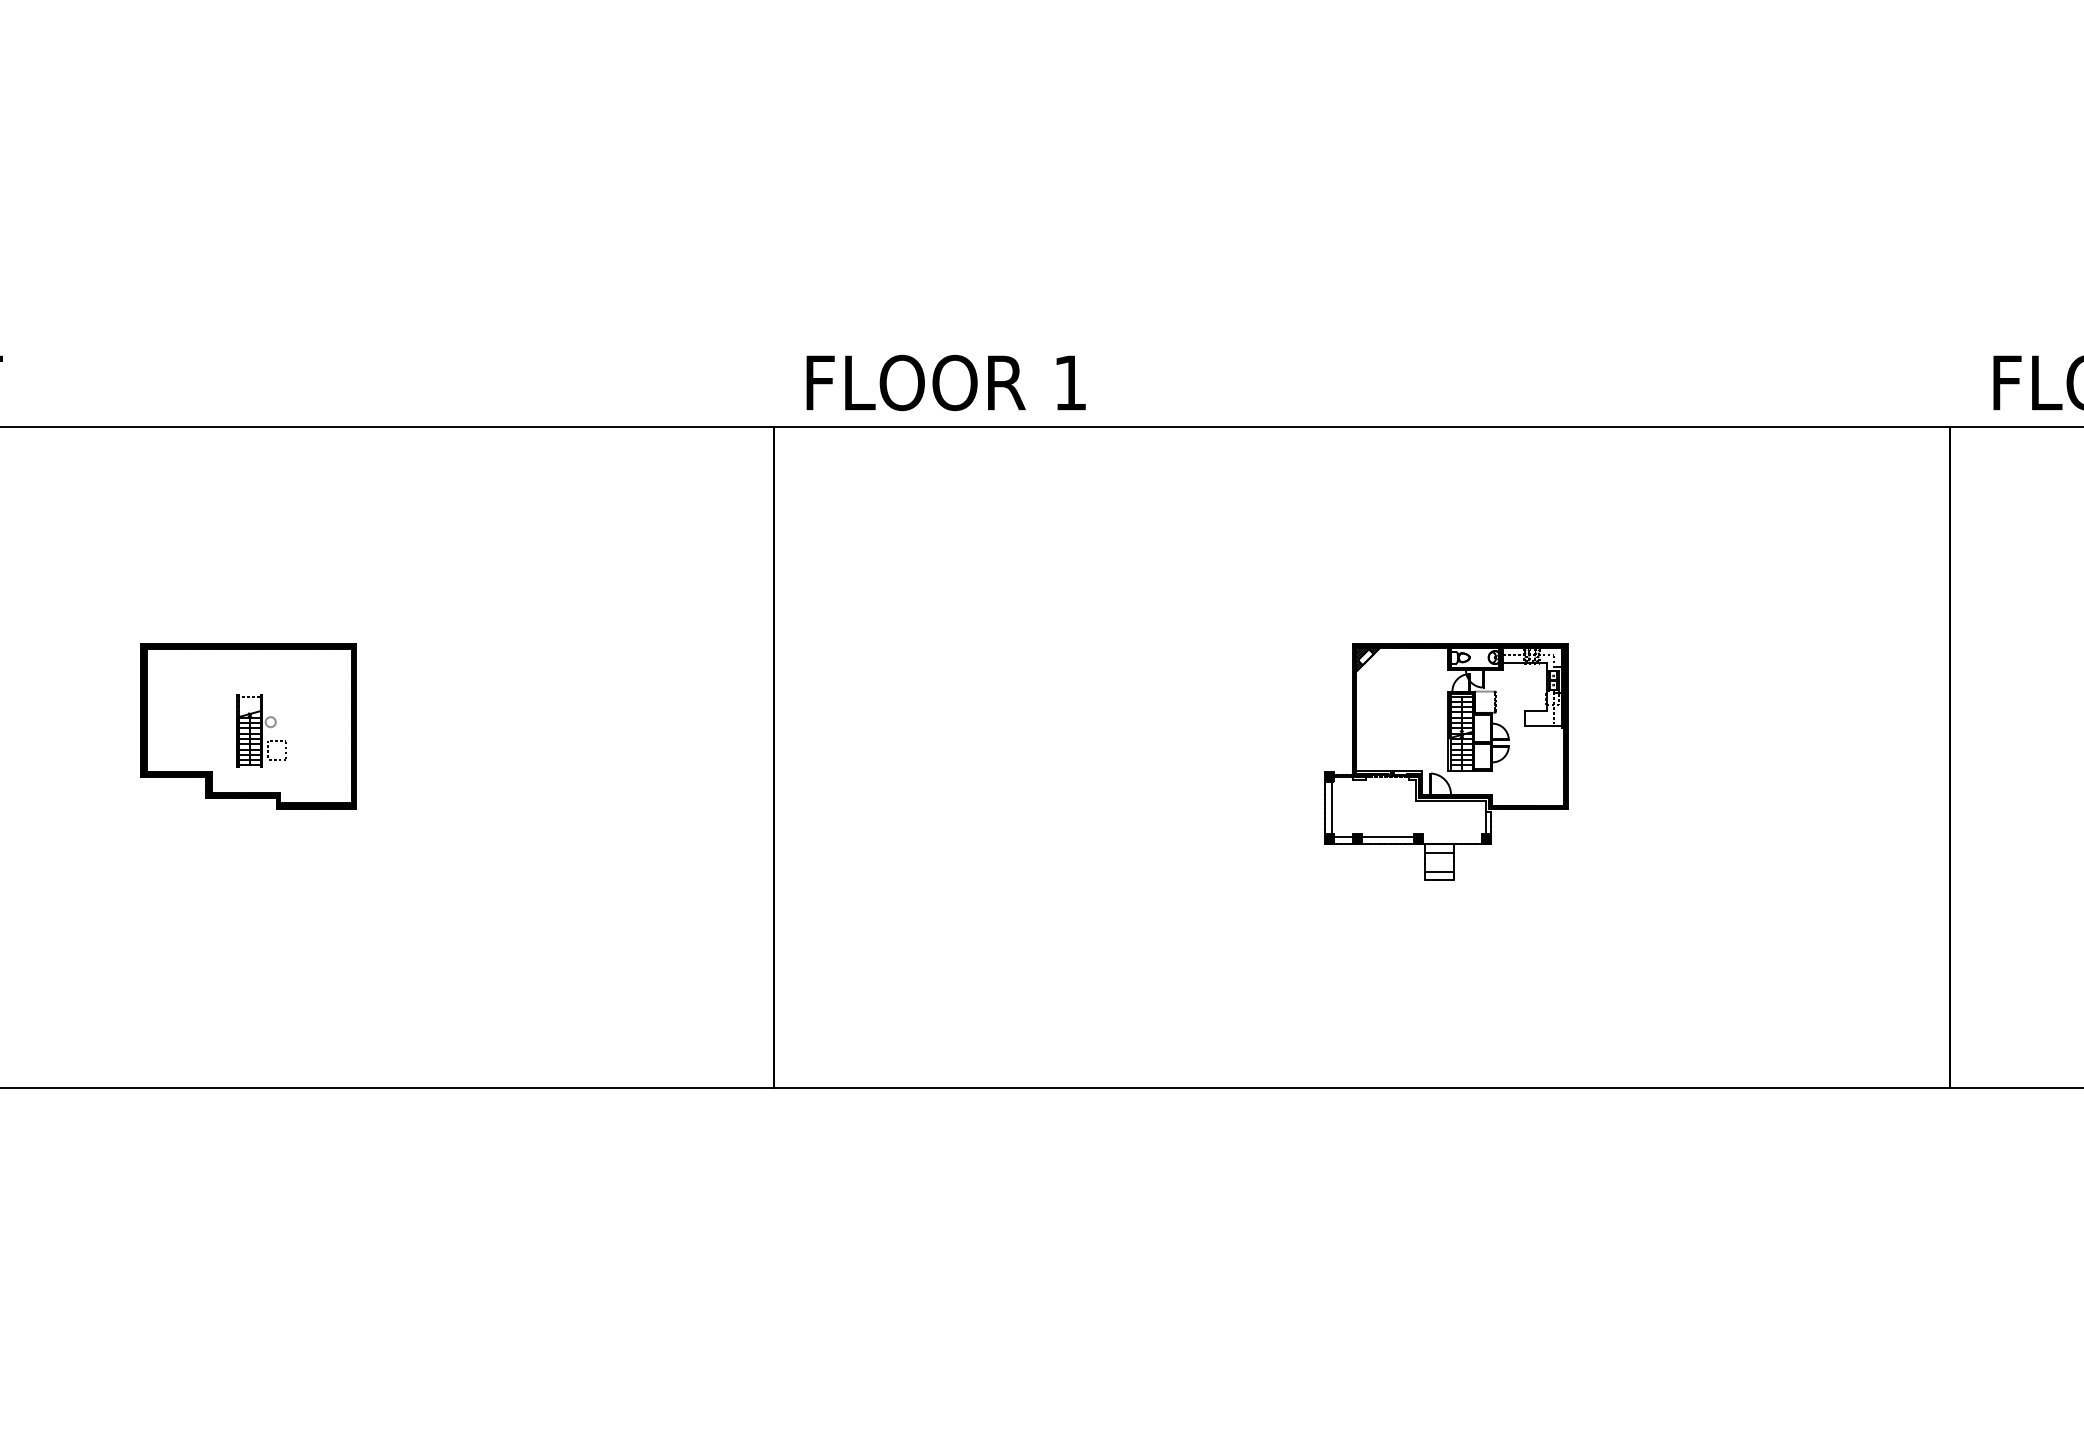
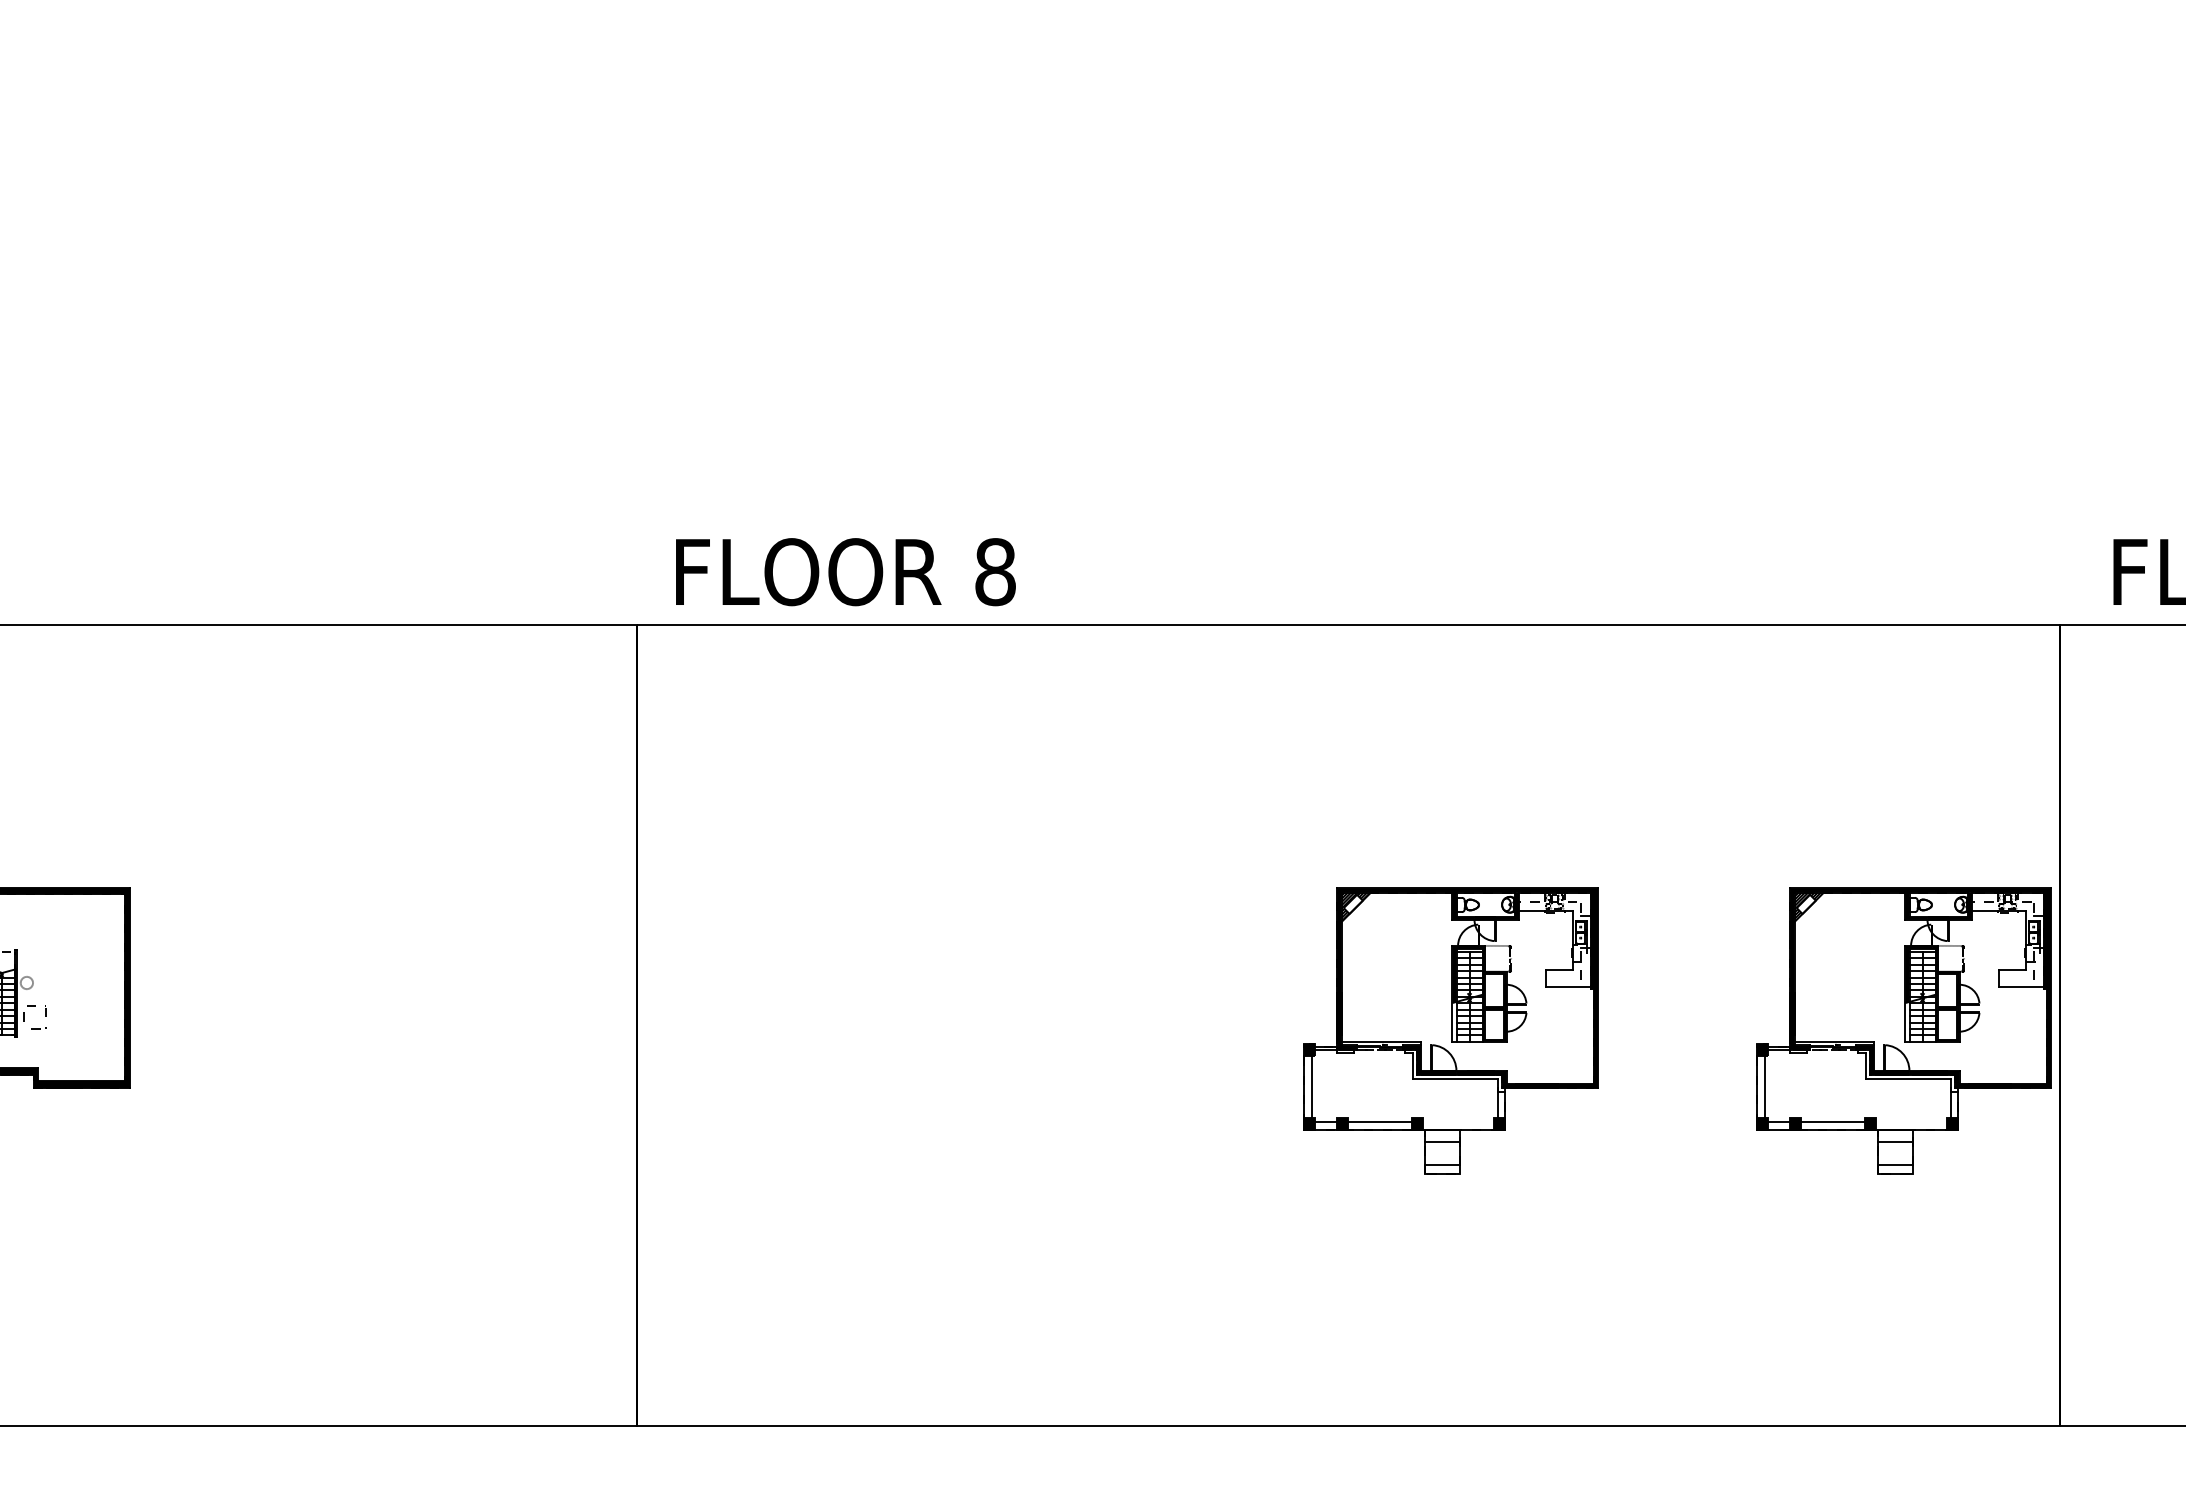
text: (1070, 382) -> (995, 571), 1 -> 8
part: (1820, 761) -> (1903, 1030), added

